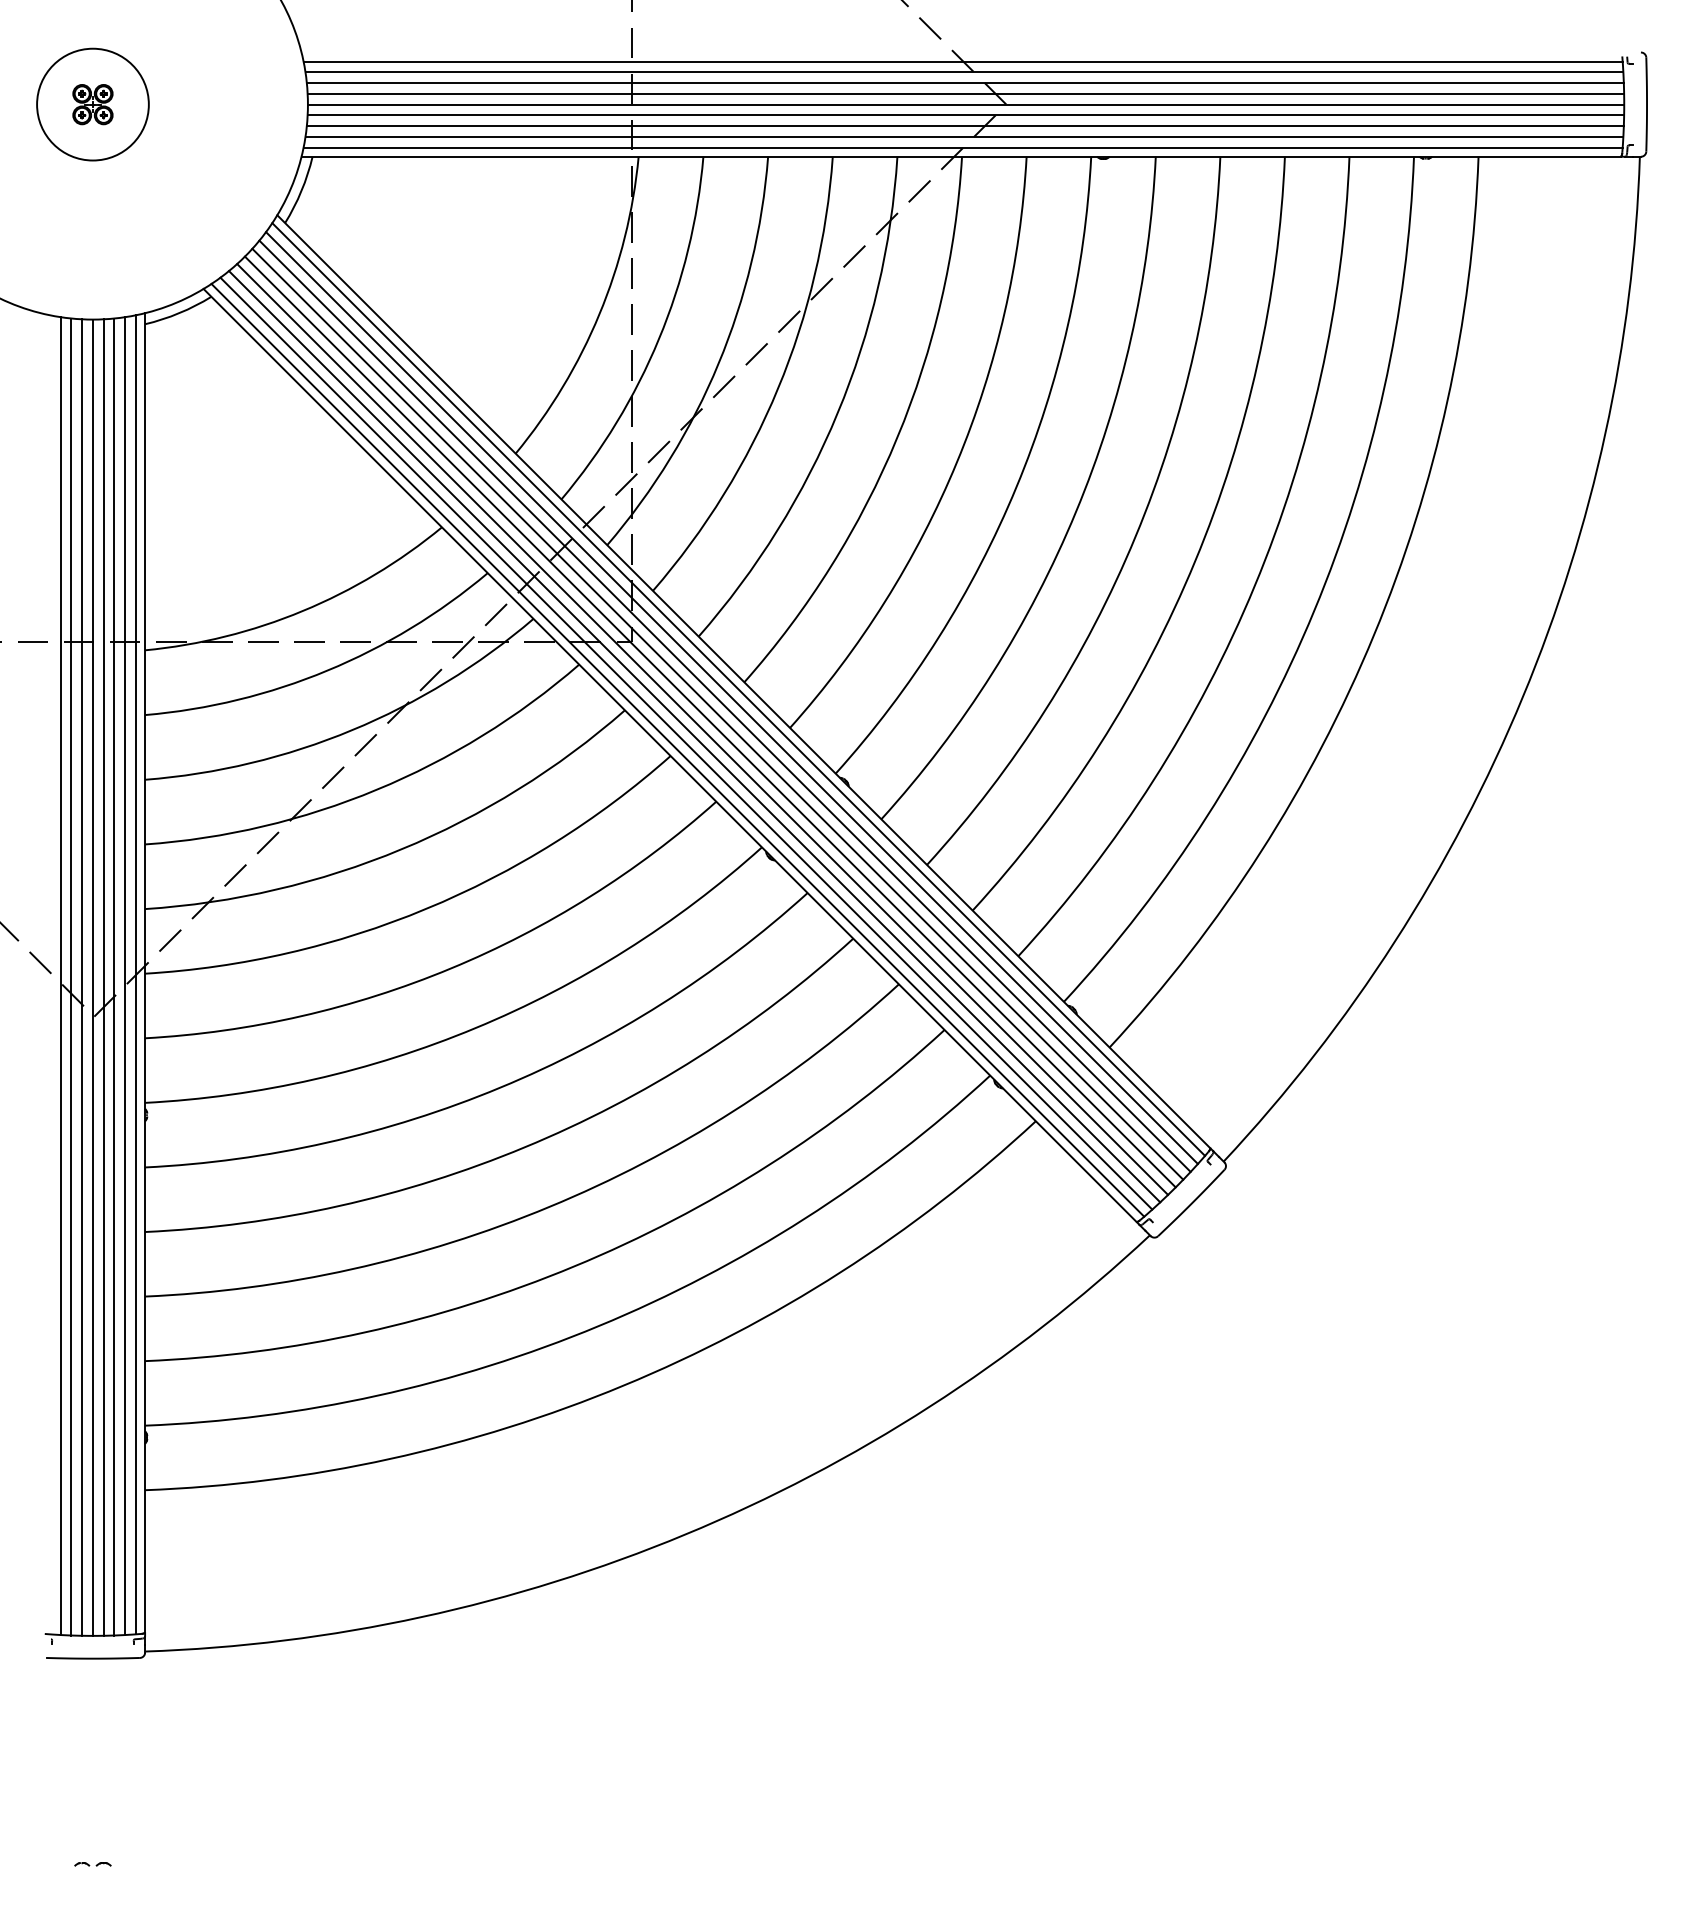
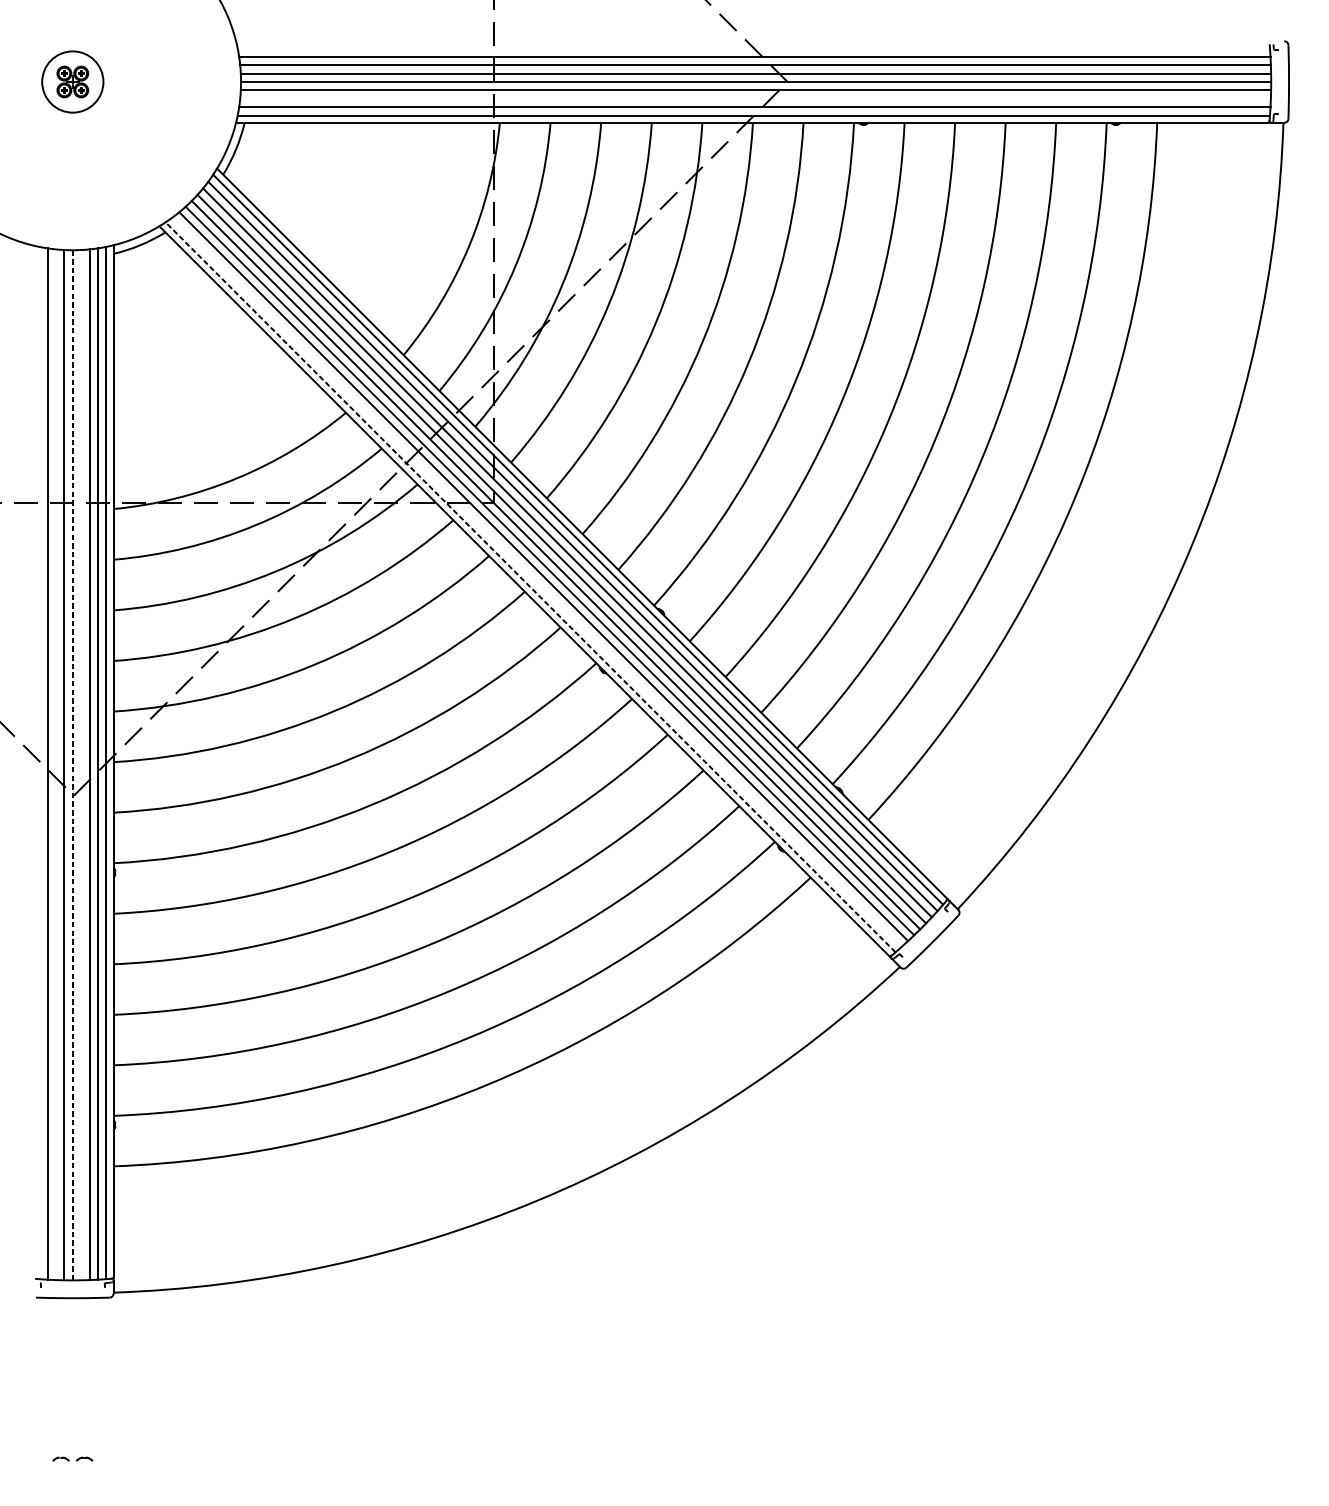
line: (962, 61) -> (753, 48), removed
circle: (92, 104) -> (72, 81), size x0.7
line: (964, 126) -> (754, 99), removed
line: (686, 743) -> (537, 582), removed
line: (677, 750) -> (530, 587), solid -> dashed
line: (71, 976) -> (56, 764), removed
line: (92, 977) -> (72, 765), solid -> dashed
line: (103, 977) -> (81, 765), removed
part: (92, 1864) -> (72, 1459), size x1.4

